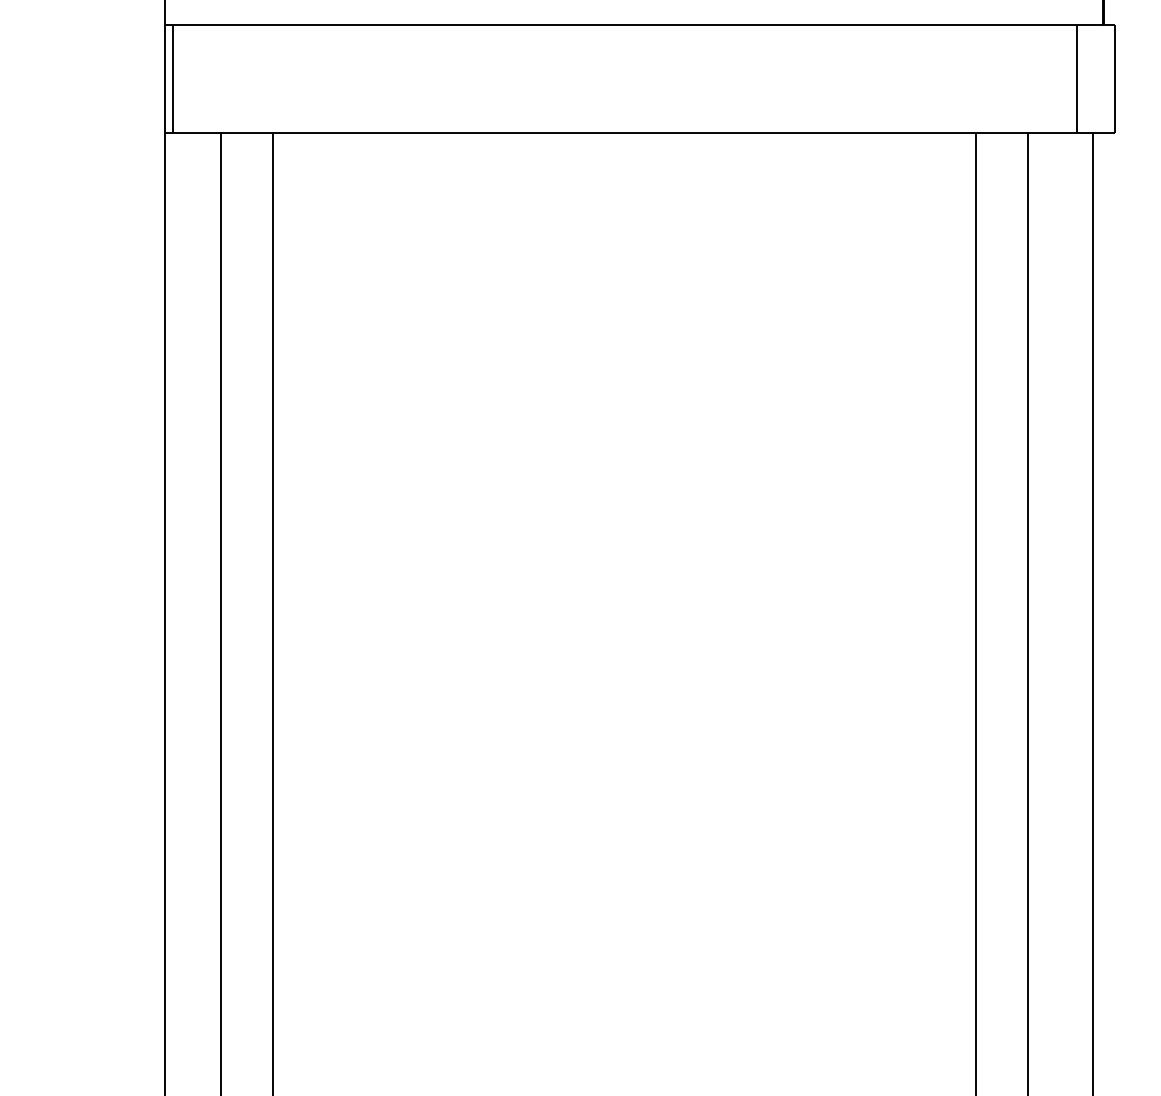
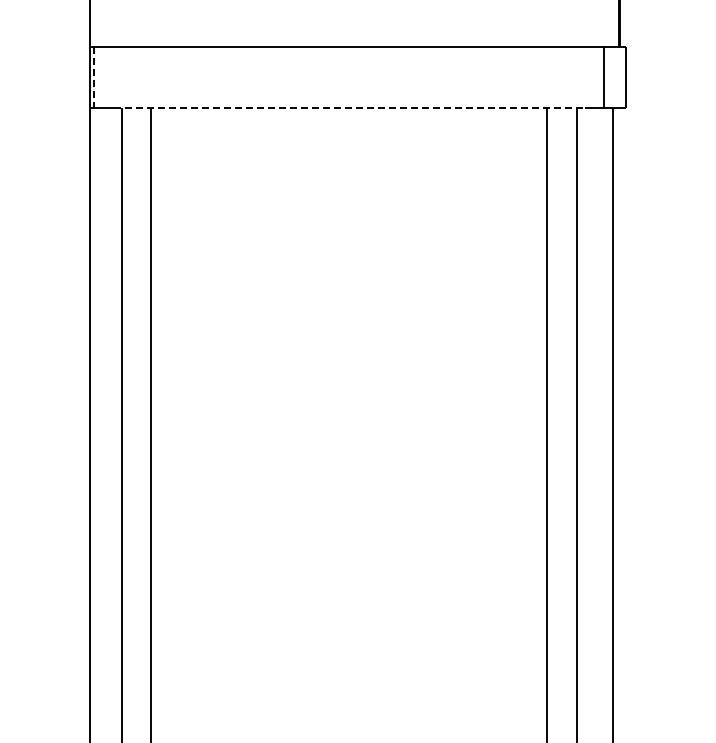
line: (172, 78) -> (94, 77), solid -> dashed
line: (624, 133) -> (349, 108), solid -> dashed

